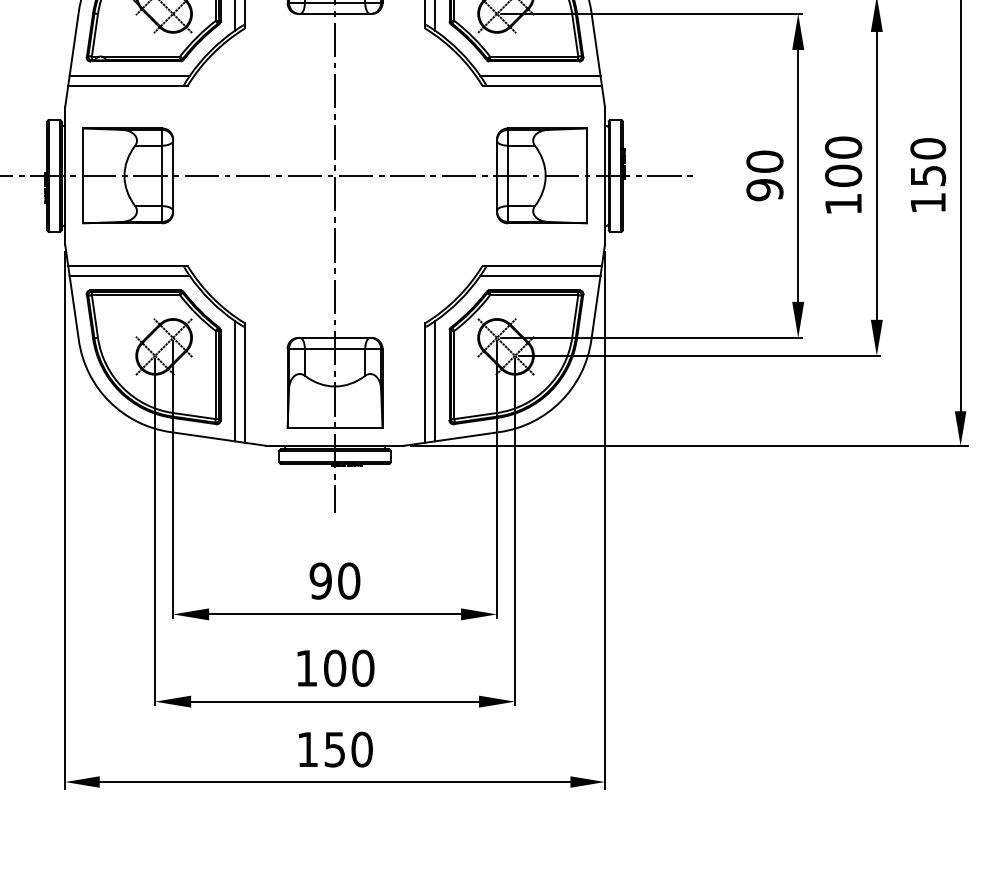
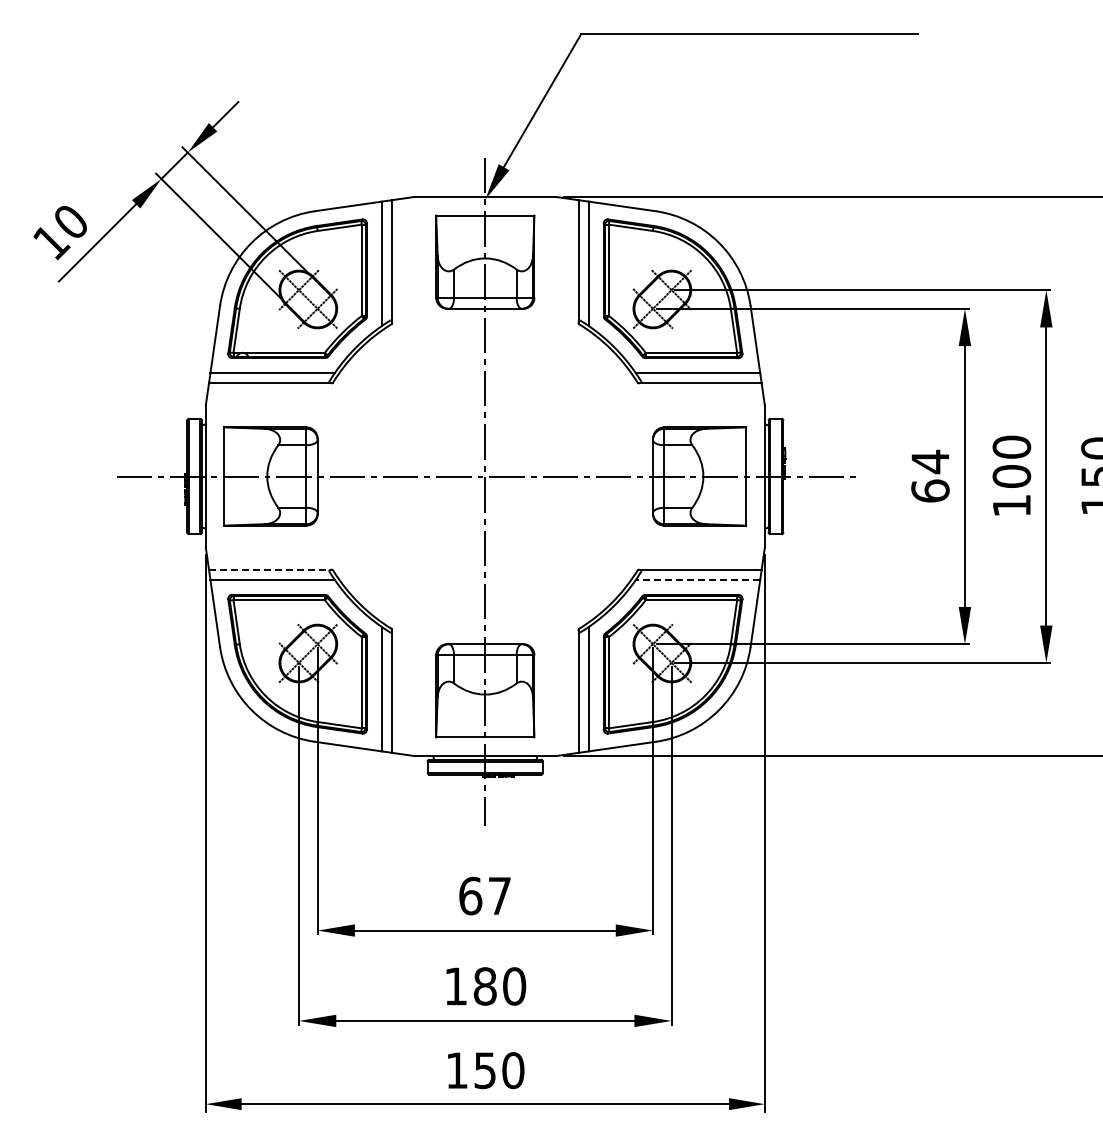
text: (764, 174) -> (930, 475), 90 -> 64
line: (127, 265) -> (270, 569), solid -> dashed
line: (539, 276) -> (697, 580), solid -> dashed
text: (335, 580) -> (485, 895), 90 -> 67
text: (334, 668) -> (484, 986), 100 -> 180

